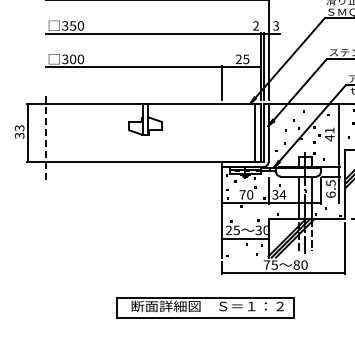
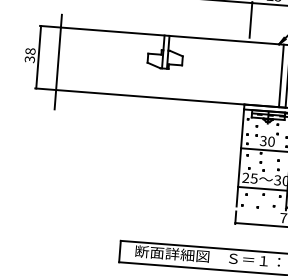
text: (19, 128) -> (30, 51), 33 -> 38
line: (46, 135) -> (58, 61), dashed -> solid
text: (242, 194) -> (263, 140), 70 -> 30

